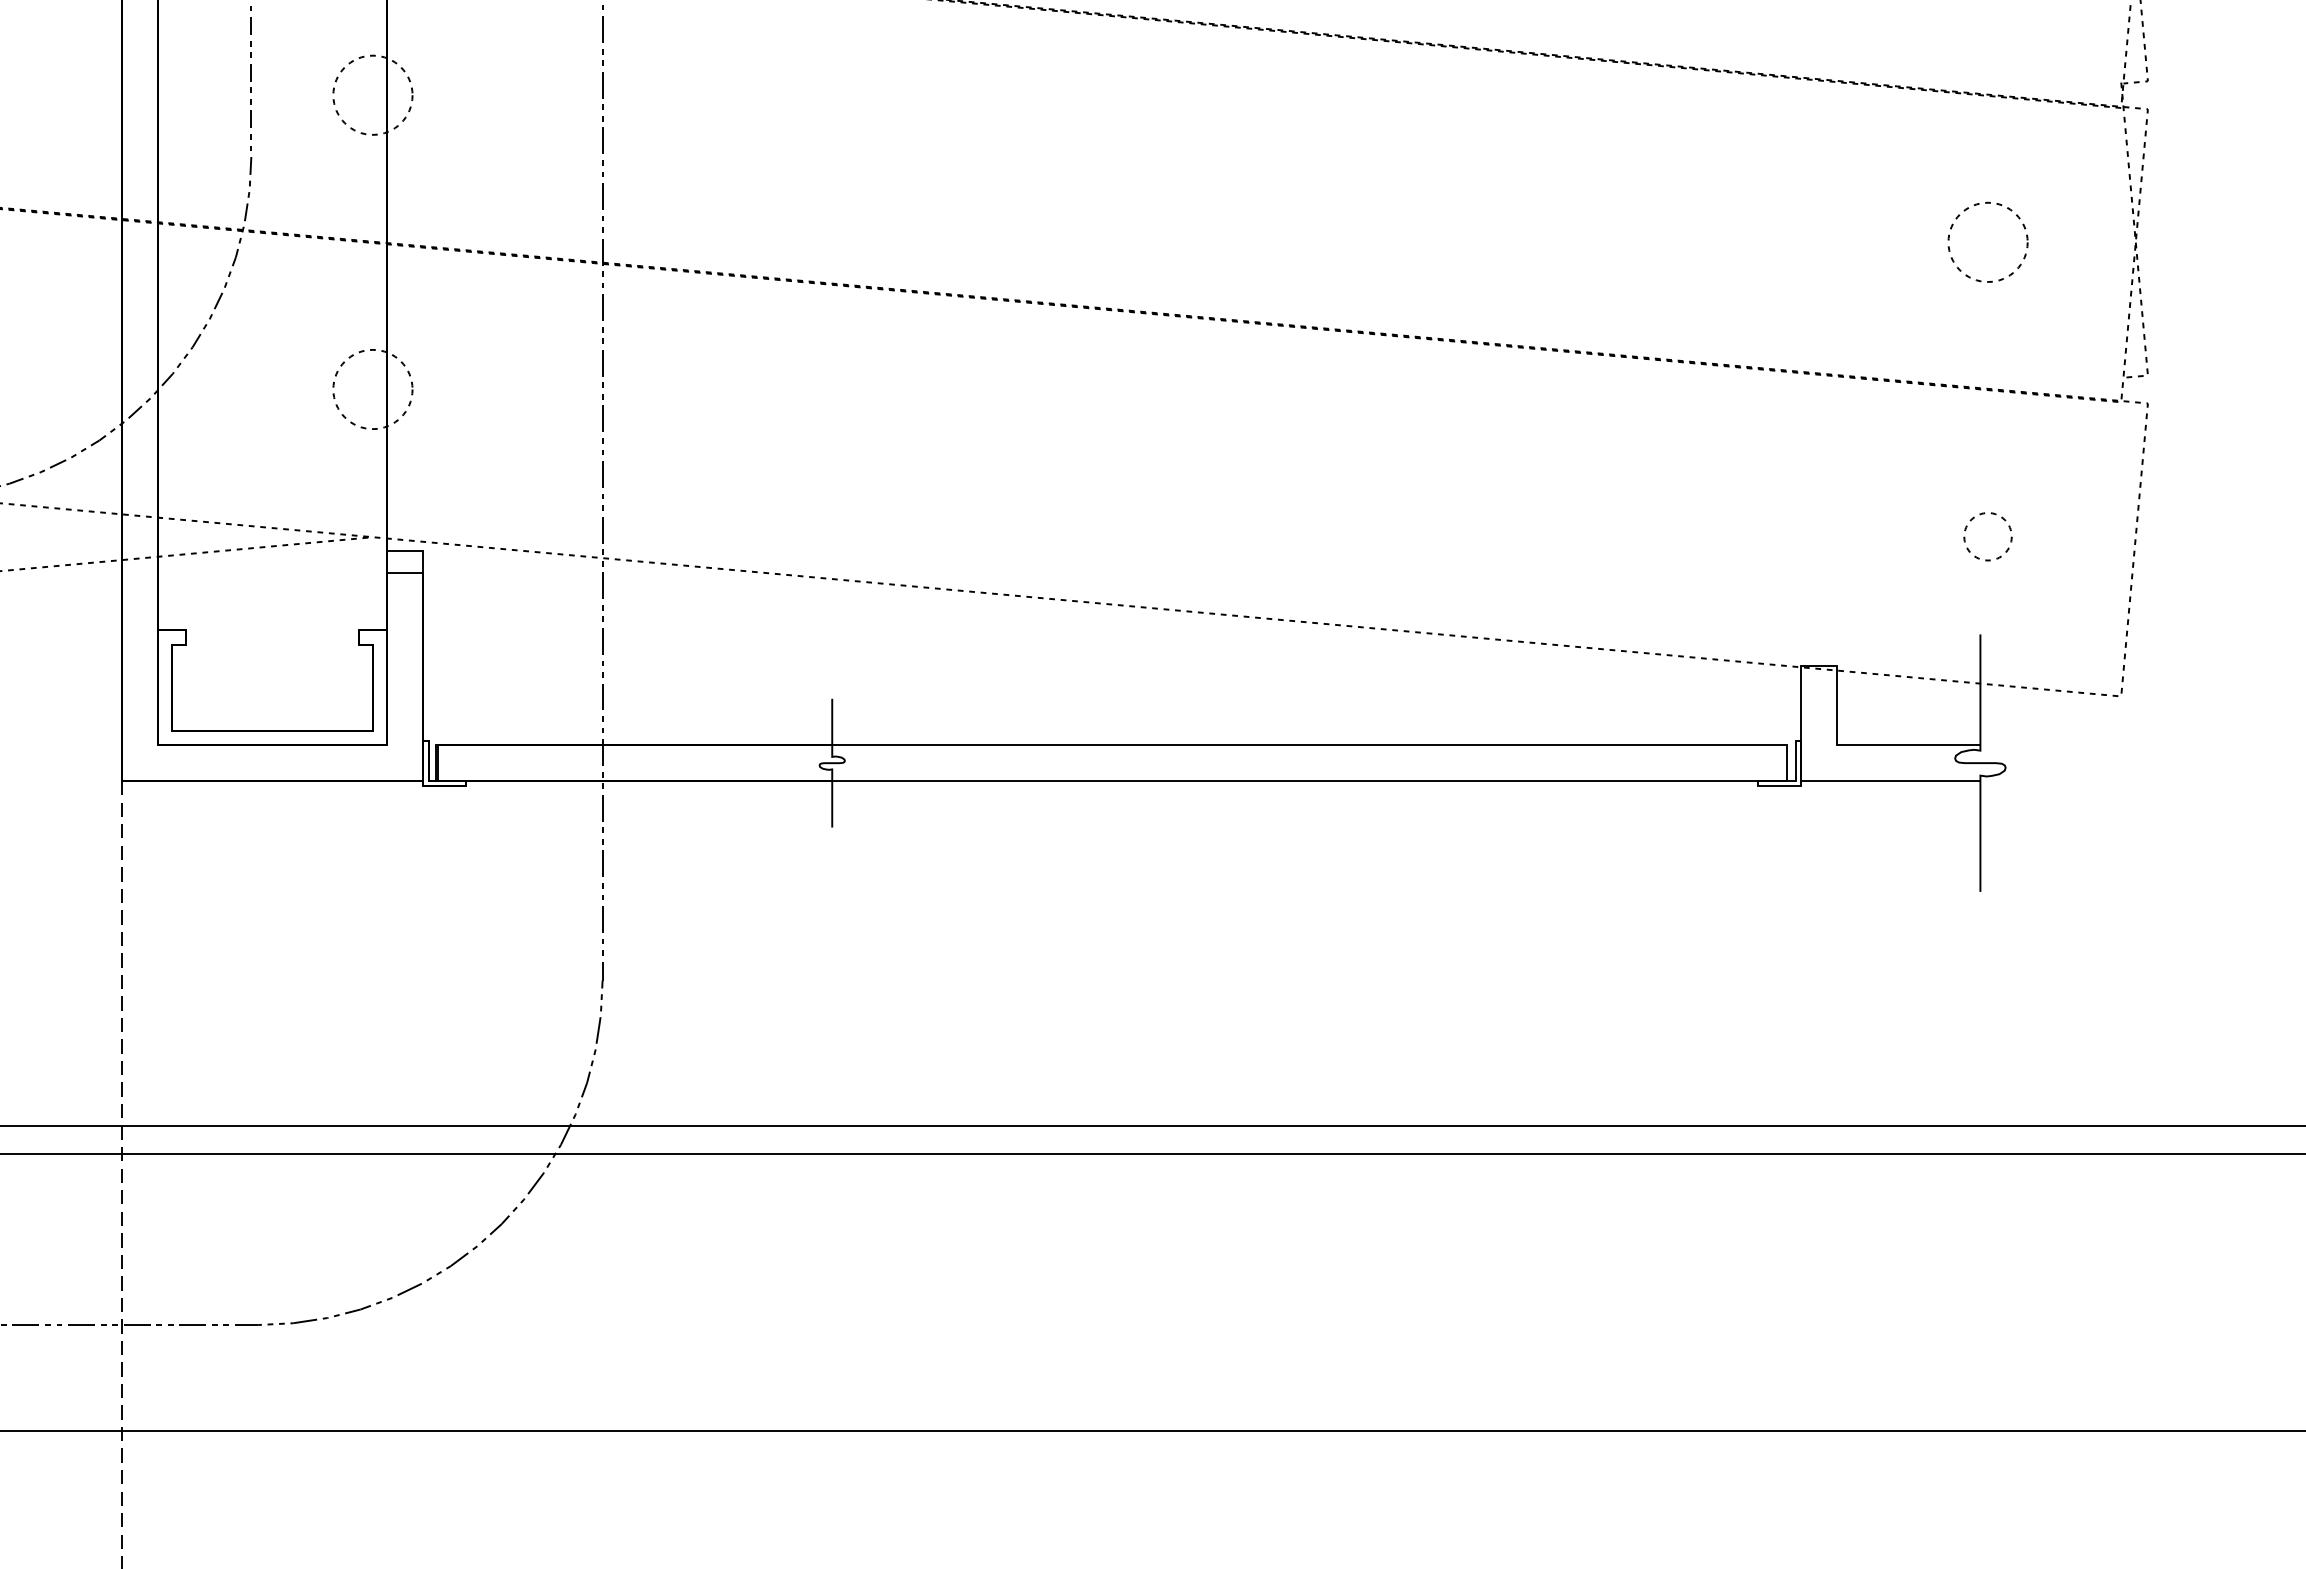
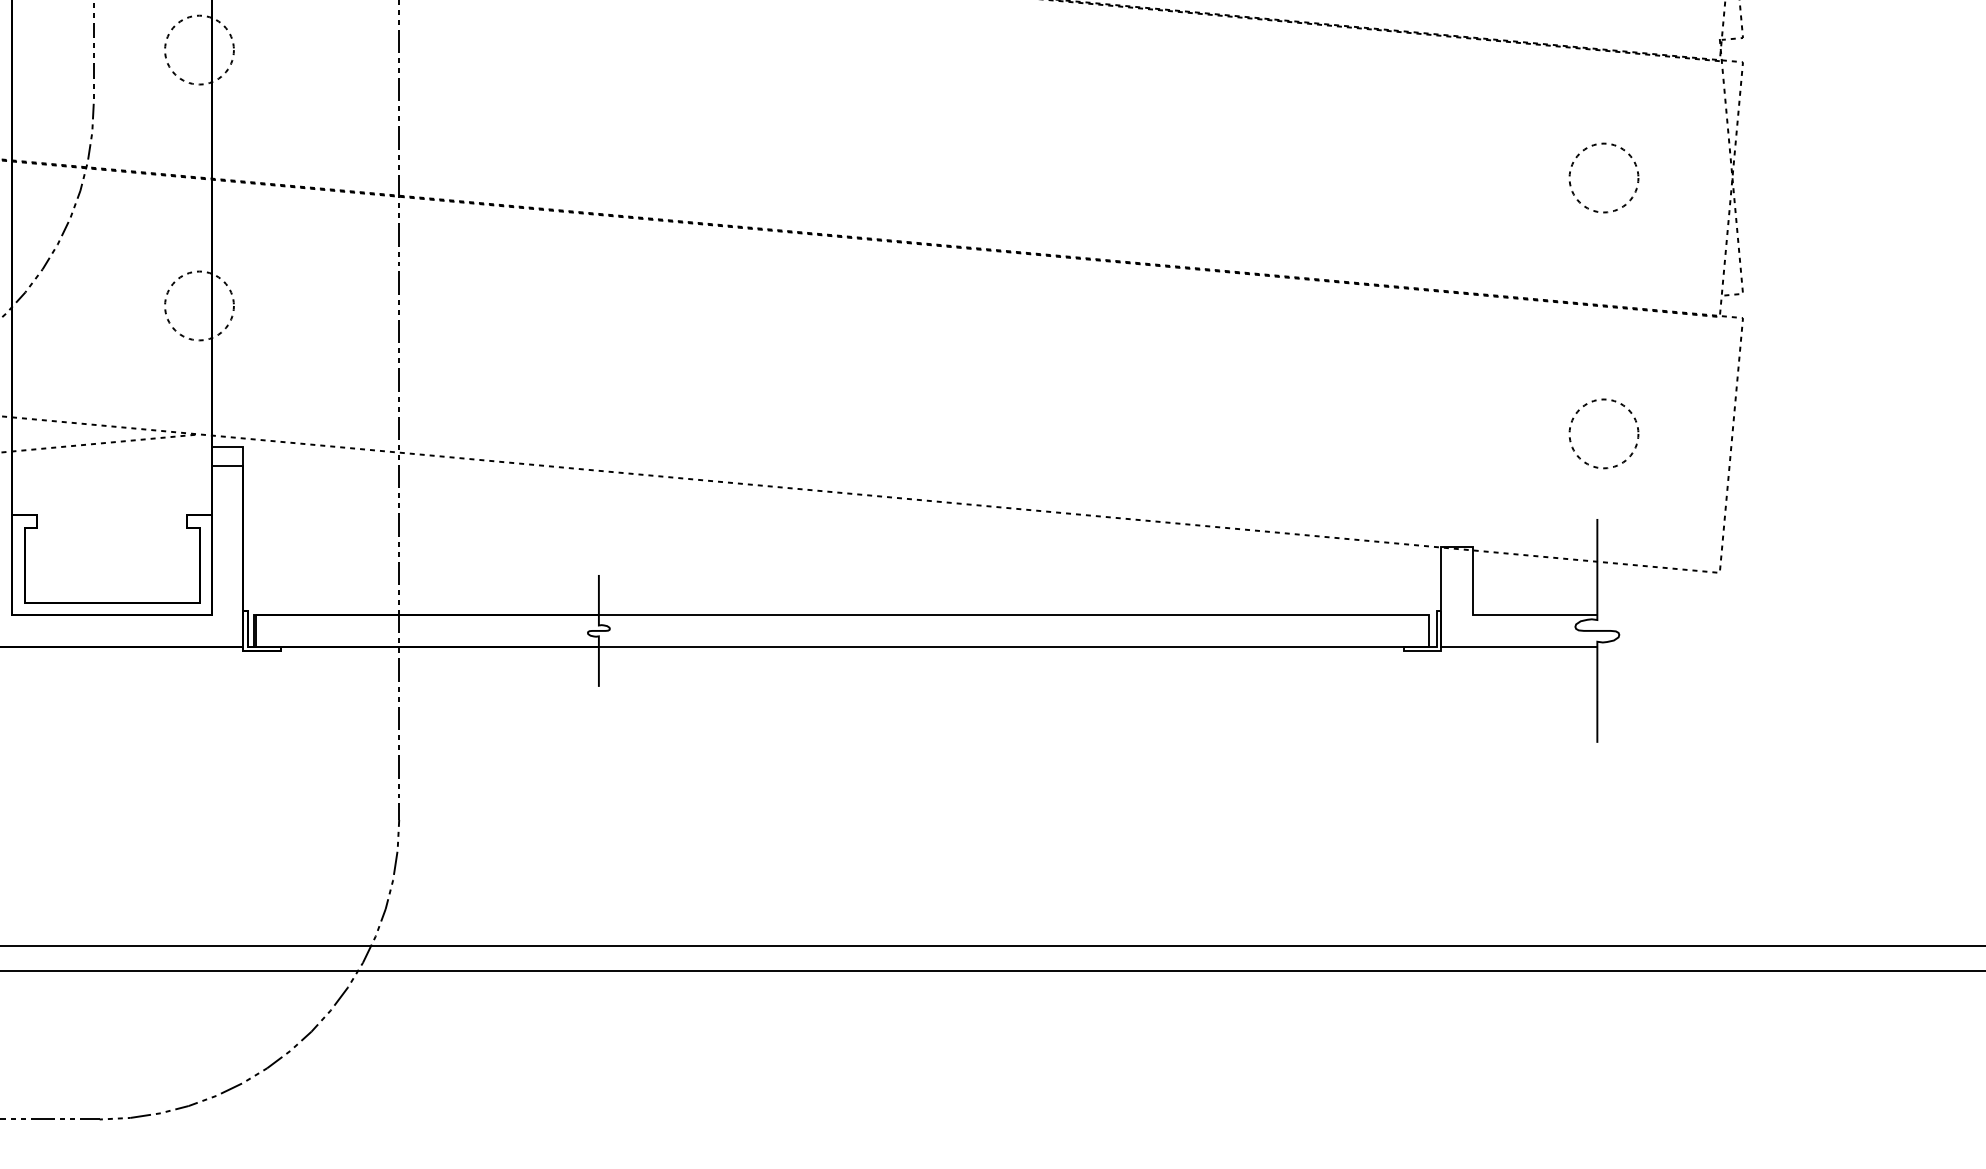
circle: (1987, 536) -> (1603, 433), size x1.67

